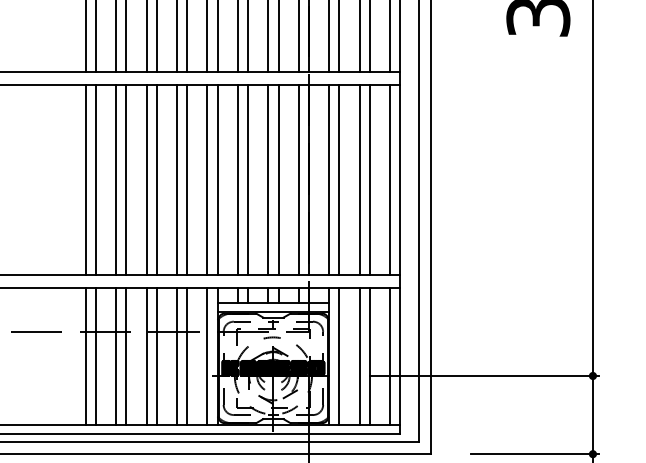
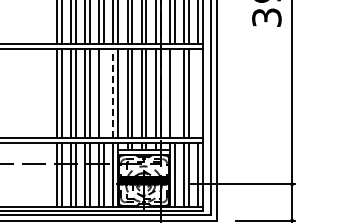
line: (207, 177) -> (113, 92), solid -> dashed
line: (188, 180) -> (104, 93), removed
line: (339, 180) -> (174, 93), removed
line: (390, 180) -> (198, 93), removed

